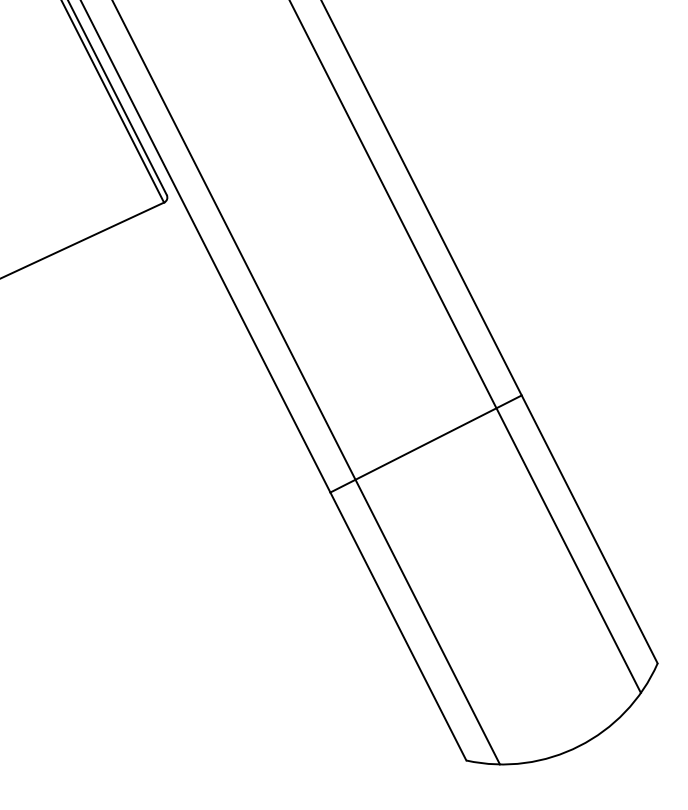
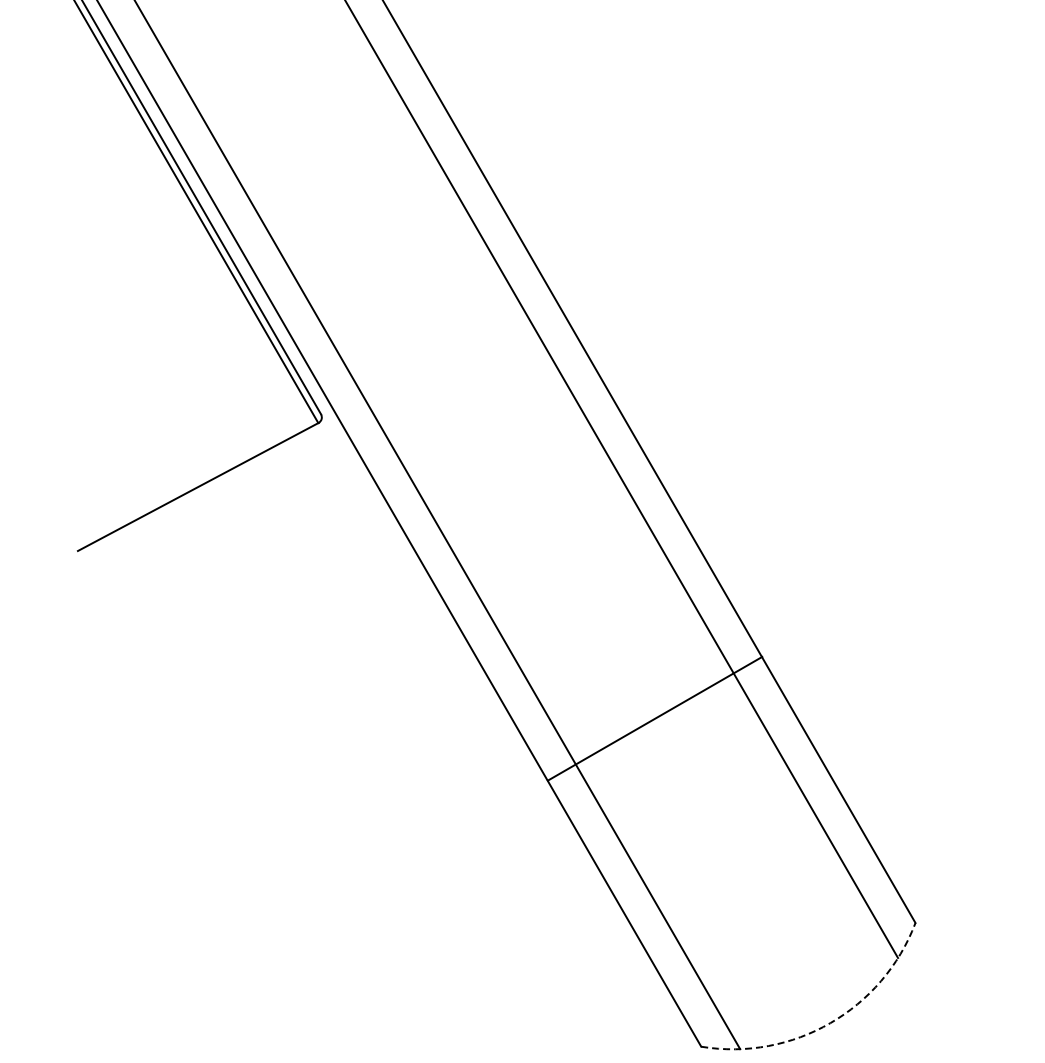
line: (425, 443) -> (654, 718), moved
arc: (579, 746) -> (830, 1023), solid -> dashed

